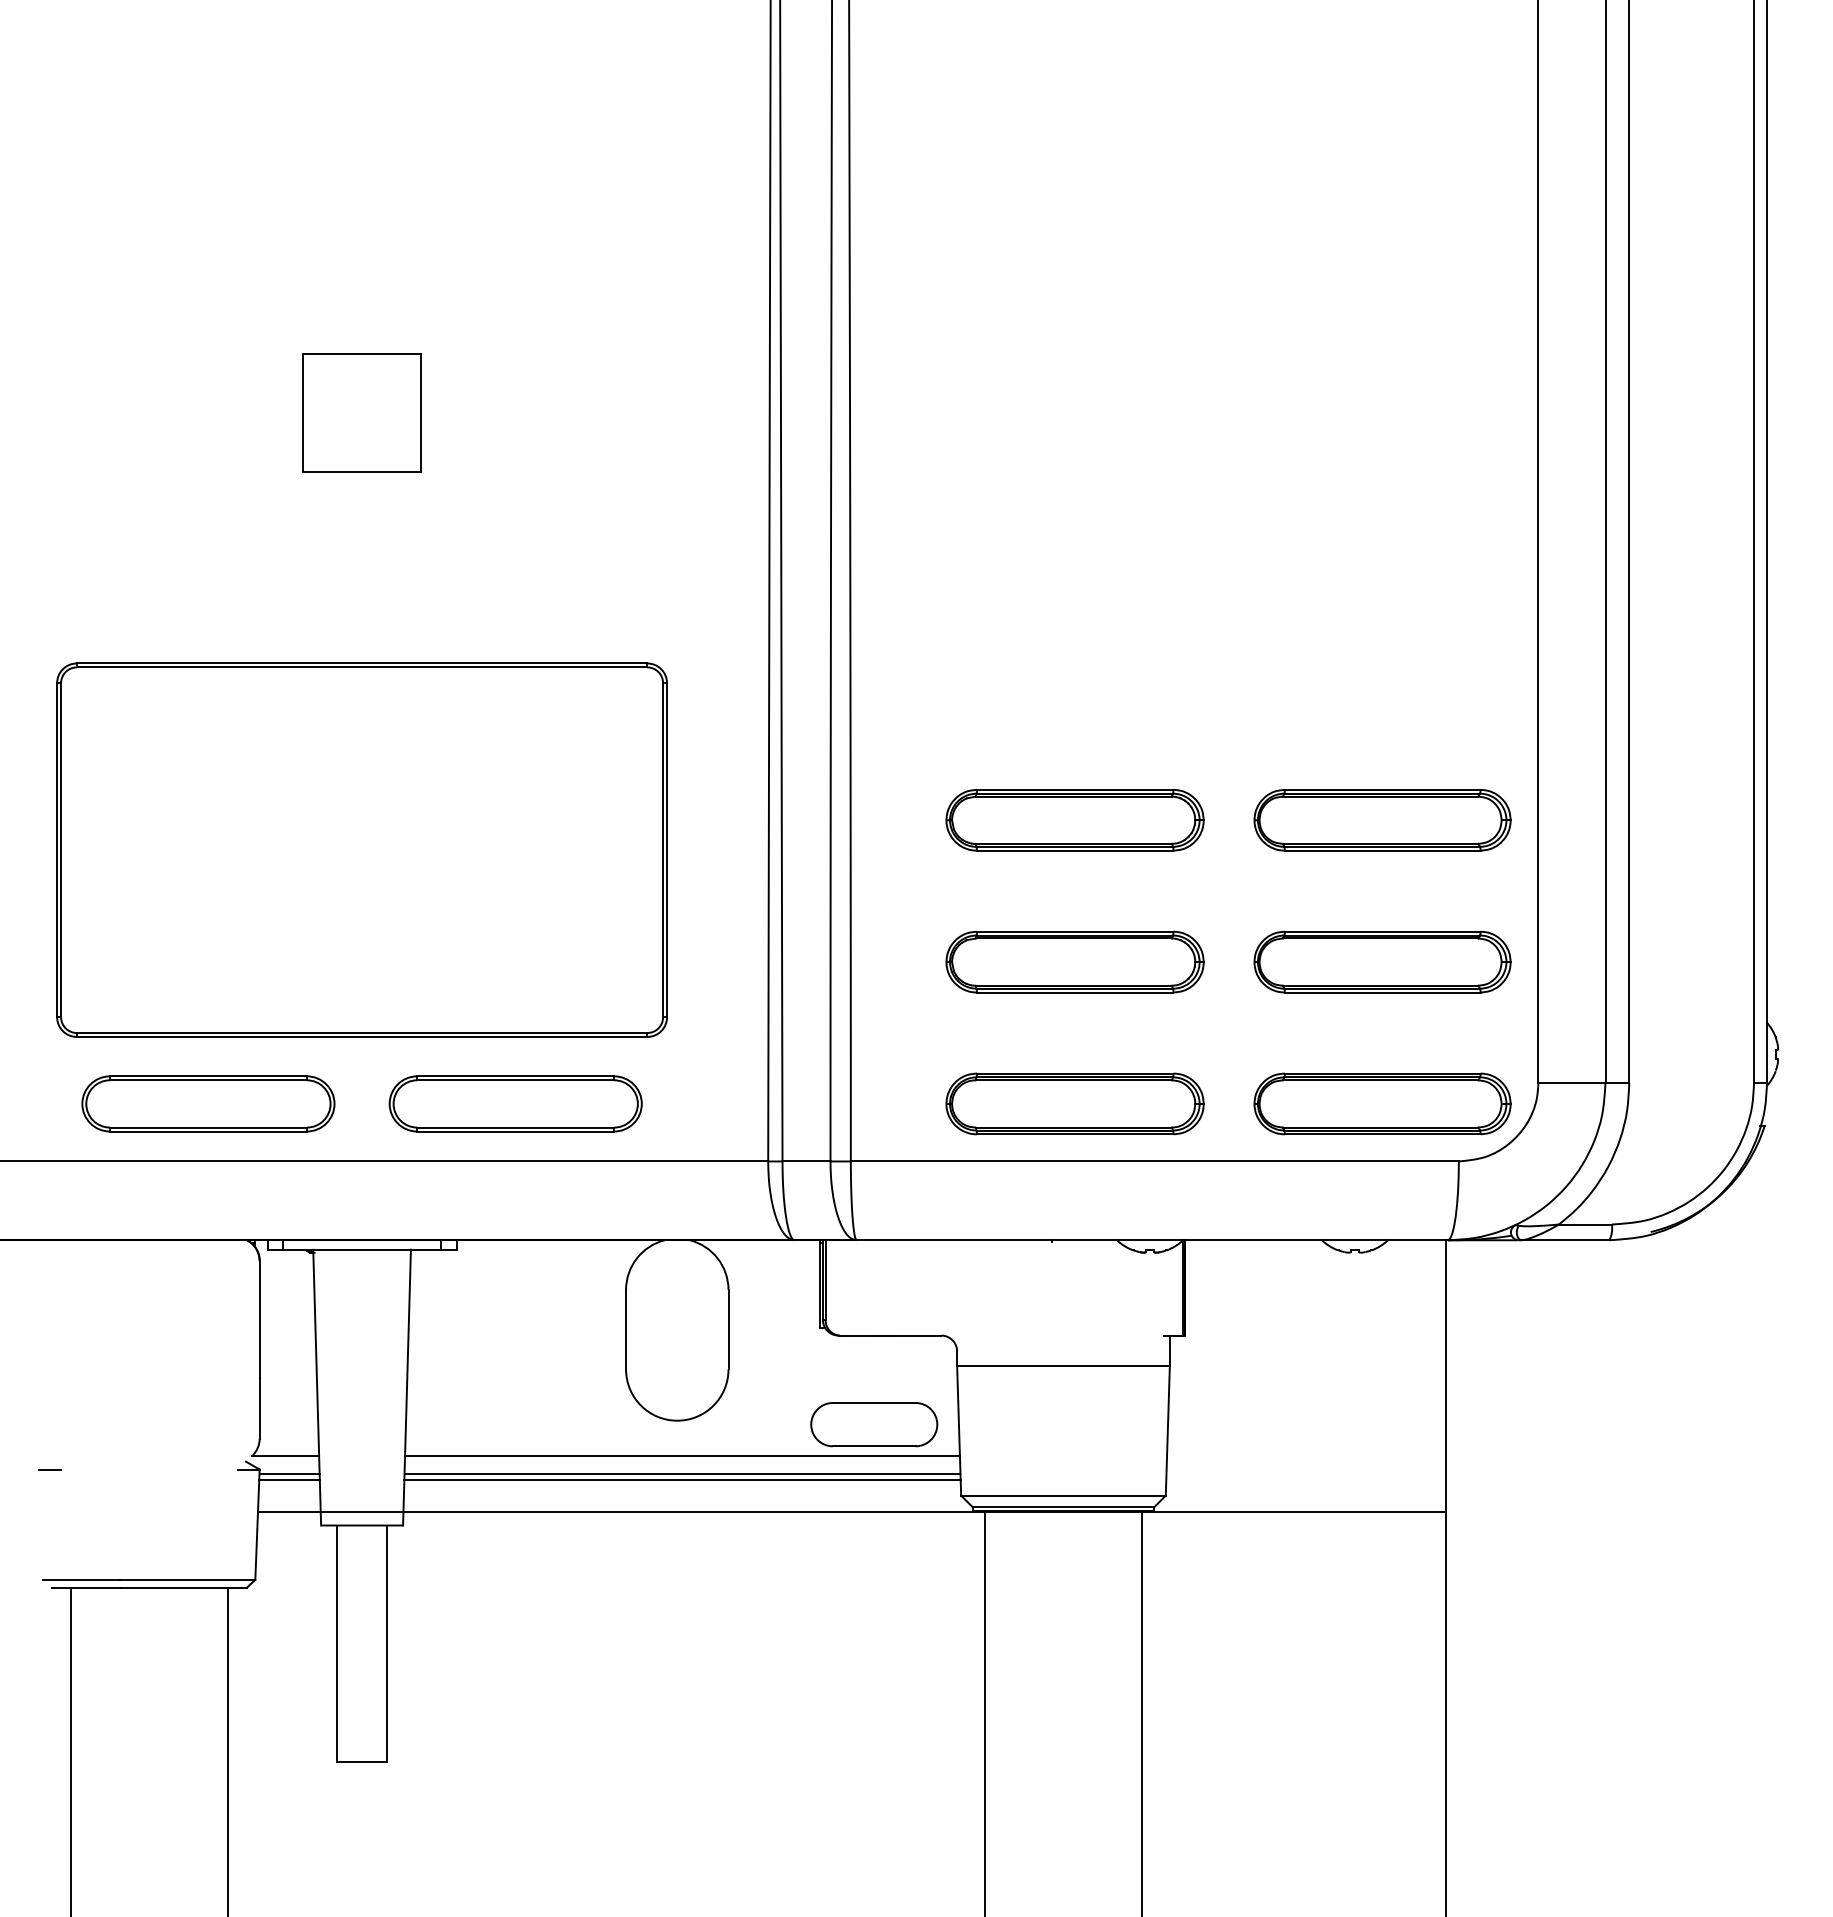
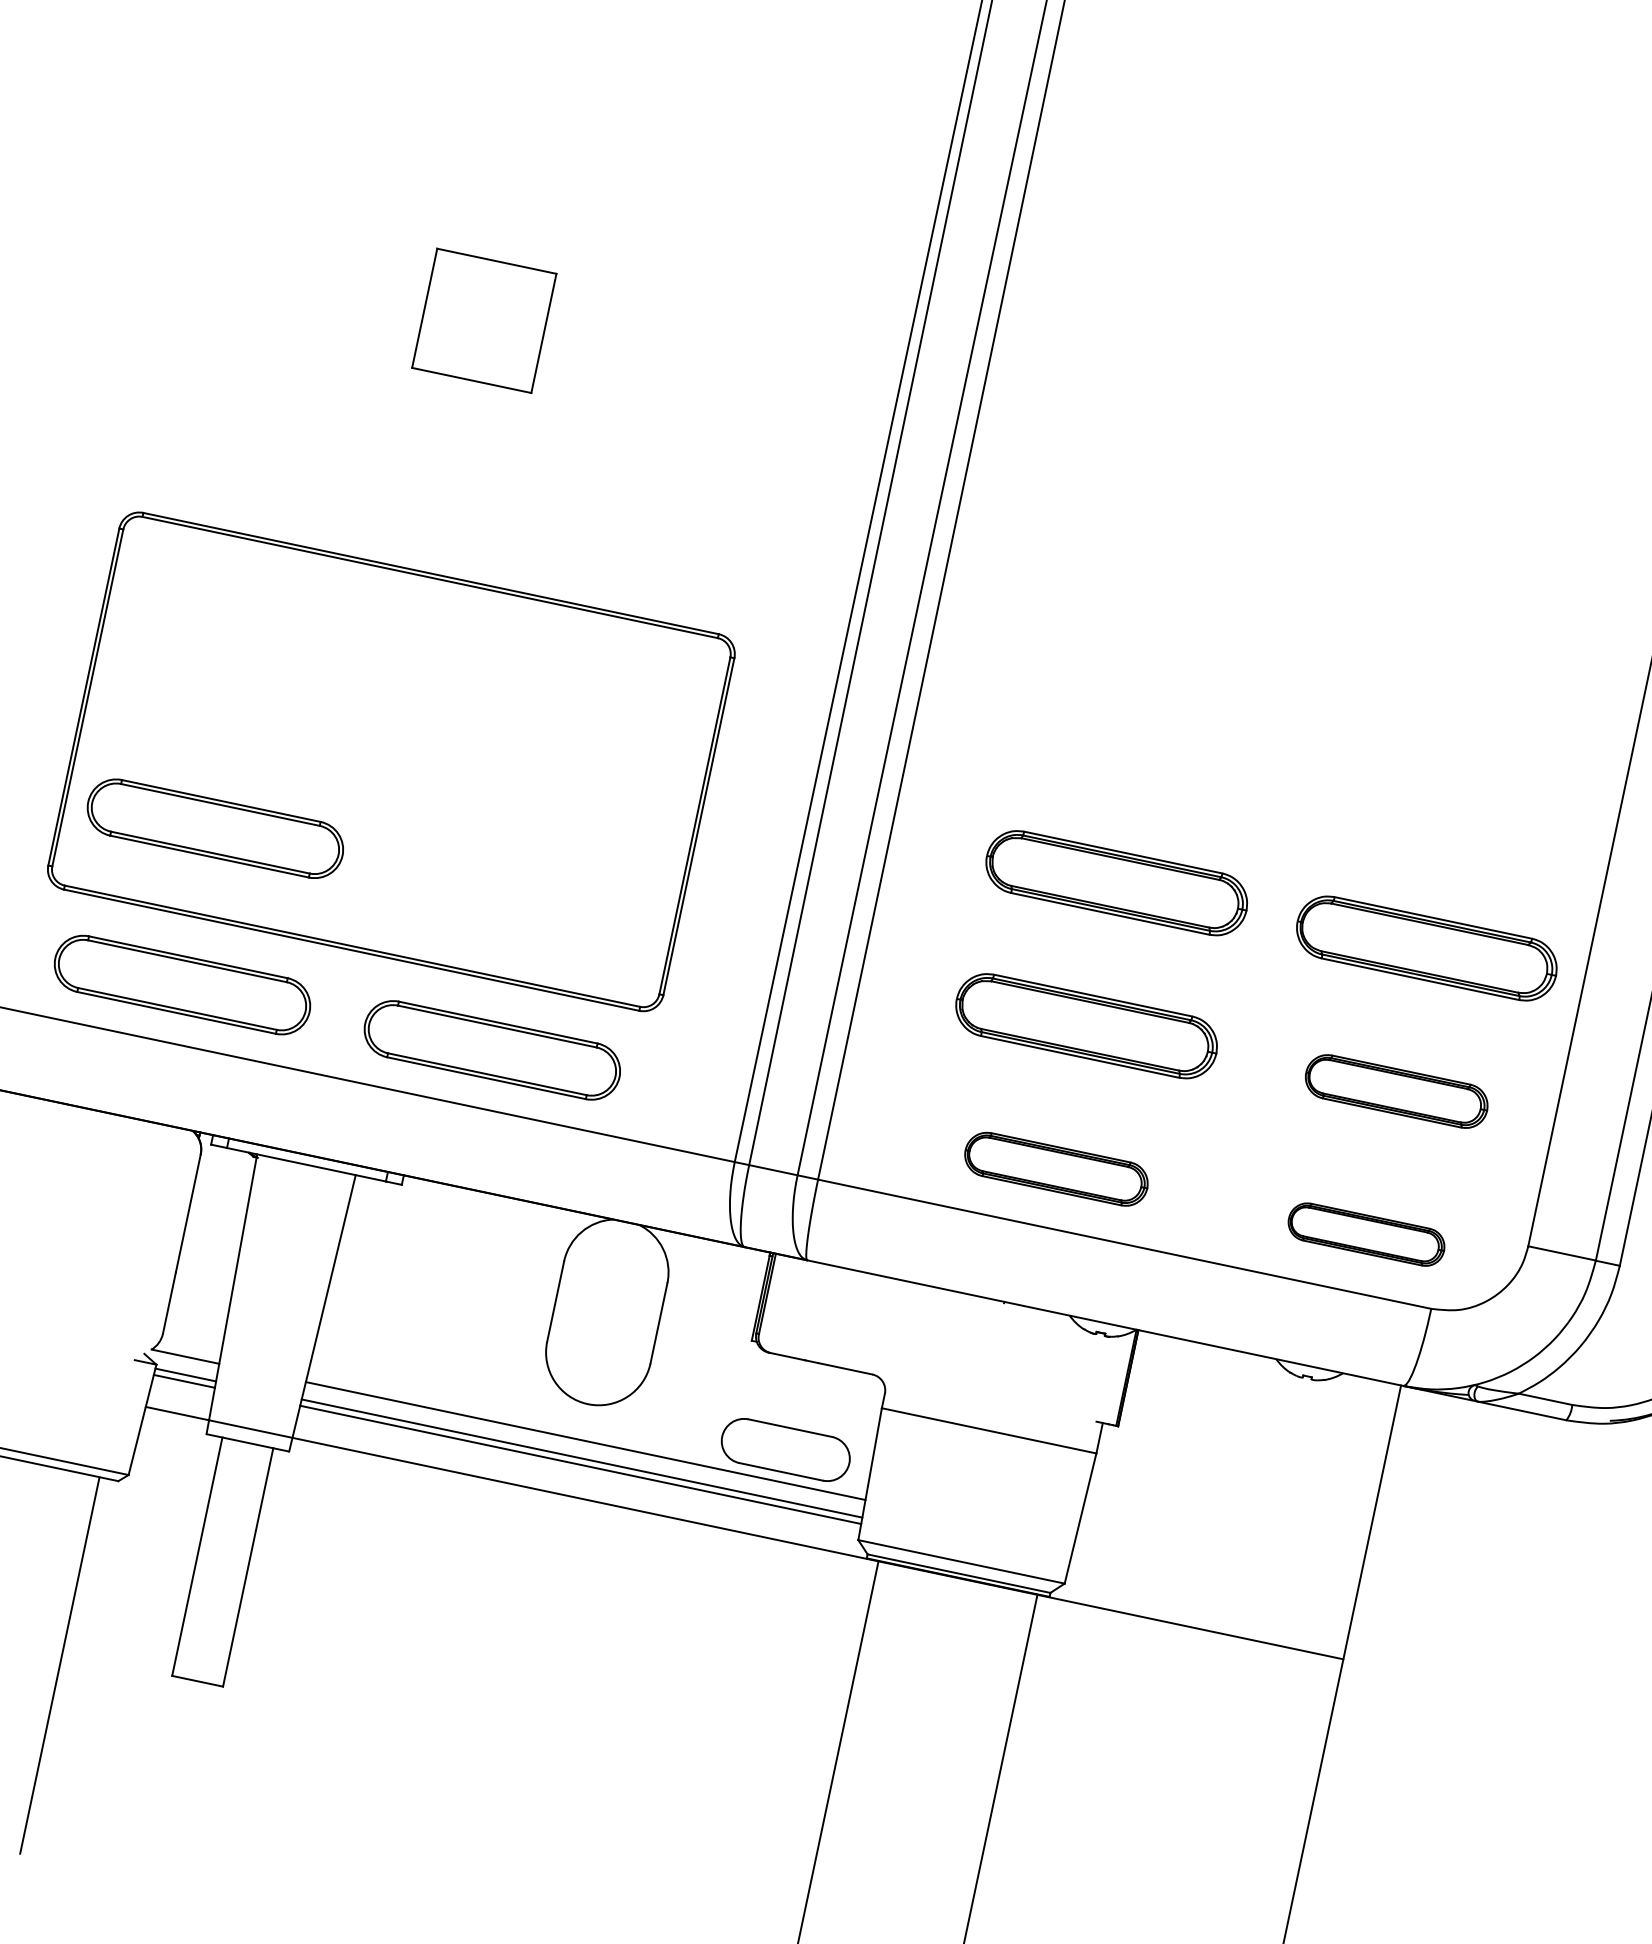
part: (208, 948) -> (215, 828), added
part: (1382, 961) -> (1396, 1090), size x0.7
part: (1074, 1103) -> (1055, 1168), size x0.7
part: (1382, 1103) -> (1366, 1234), size x0.6

